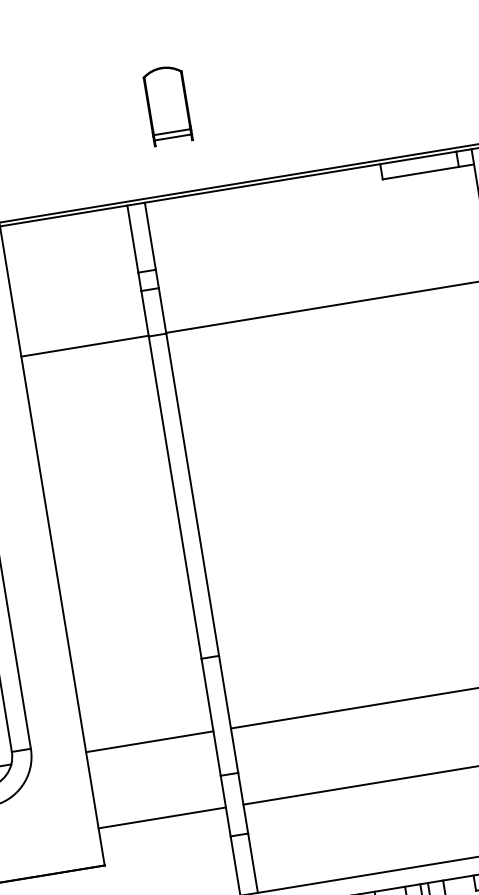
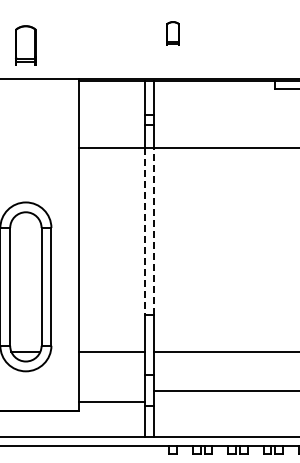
part: (166, 105) -> (172, 33), size x0.6
line: (192, 493) -> (153, 230), solid -> dashed
line: (174, 497) -> (144, 231), solid -> dashed
line: (161, 818) -> (111, 402), moved

